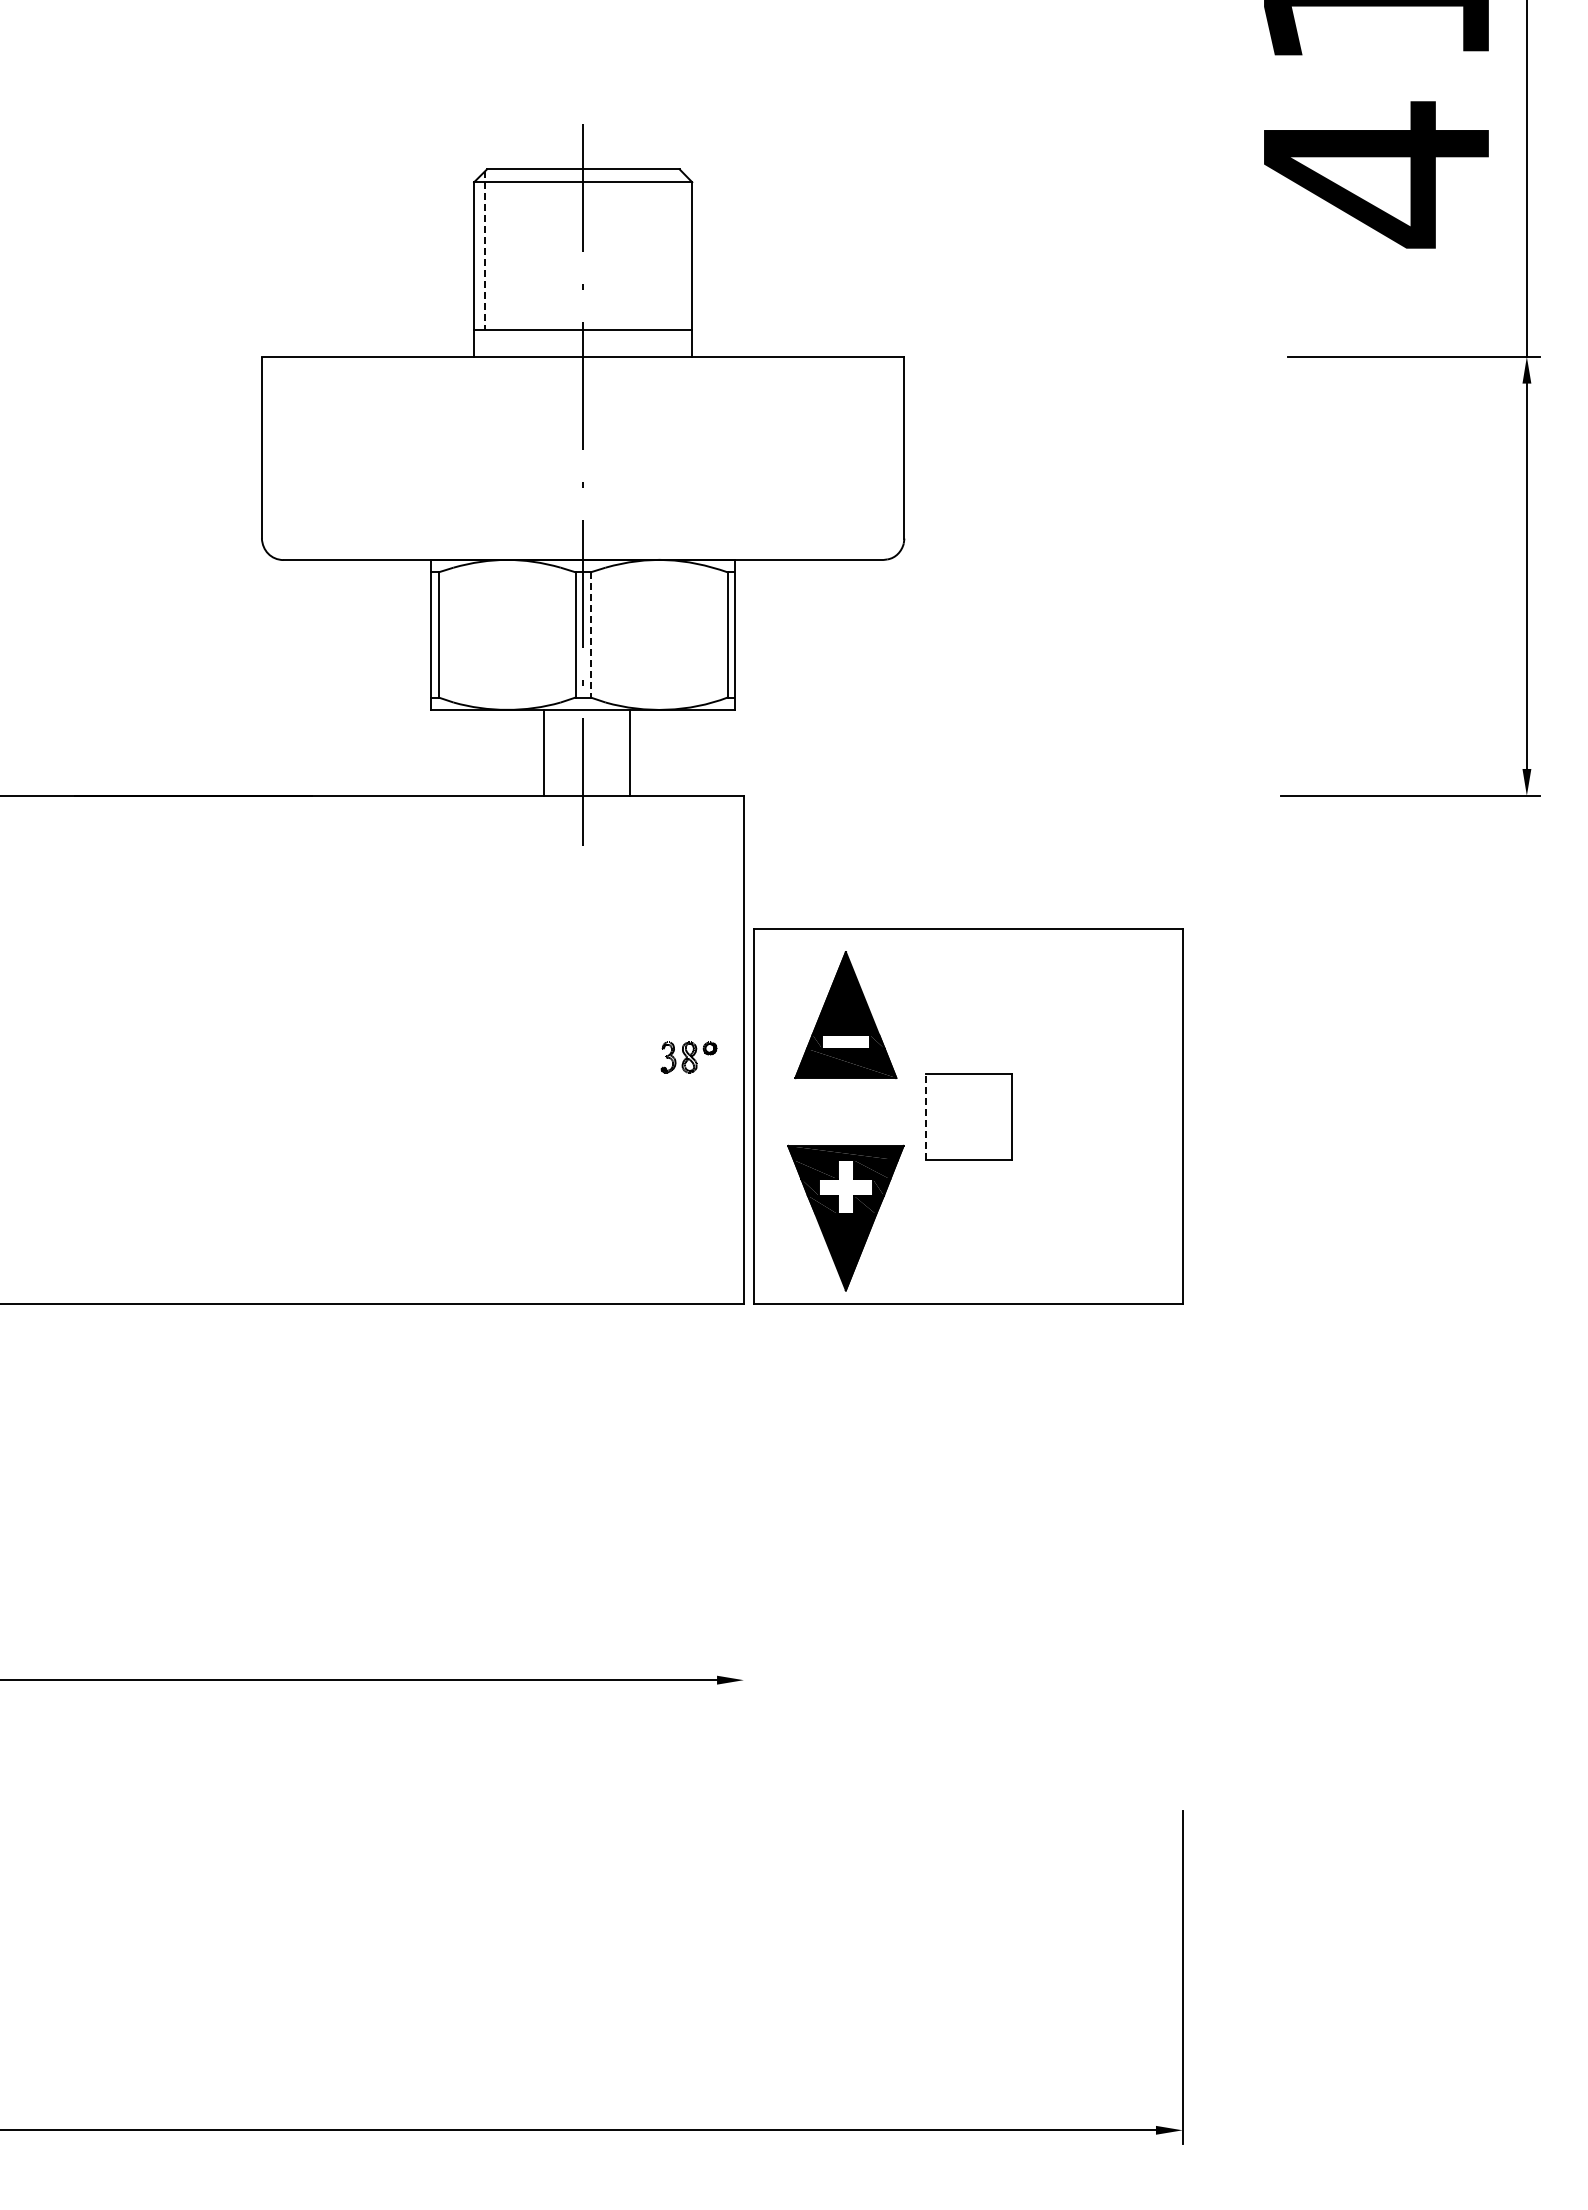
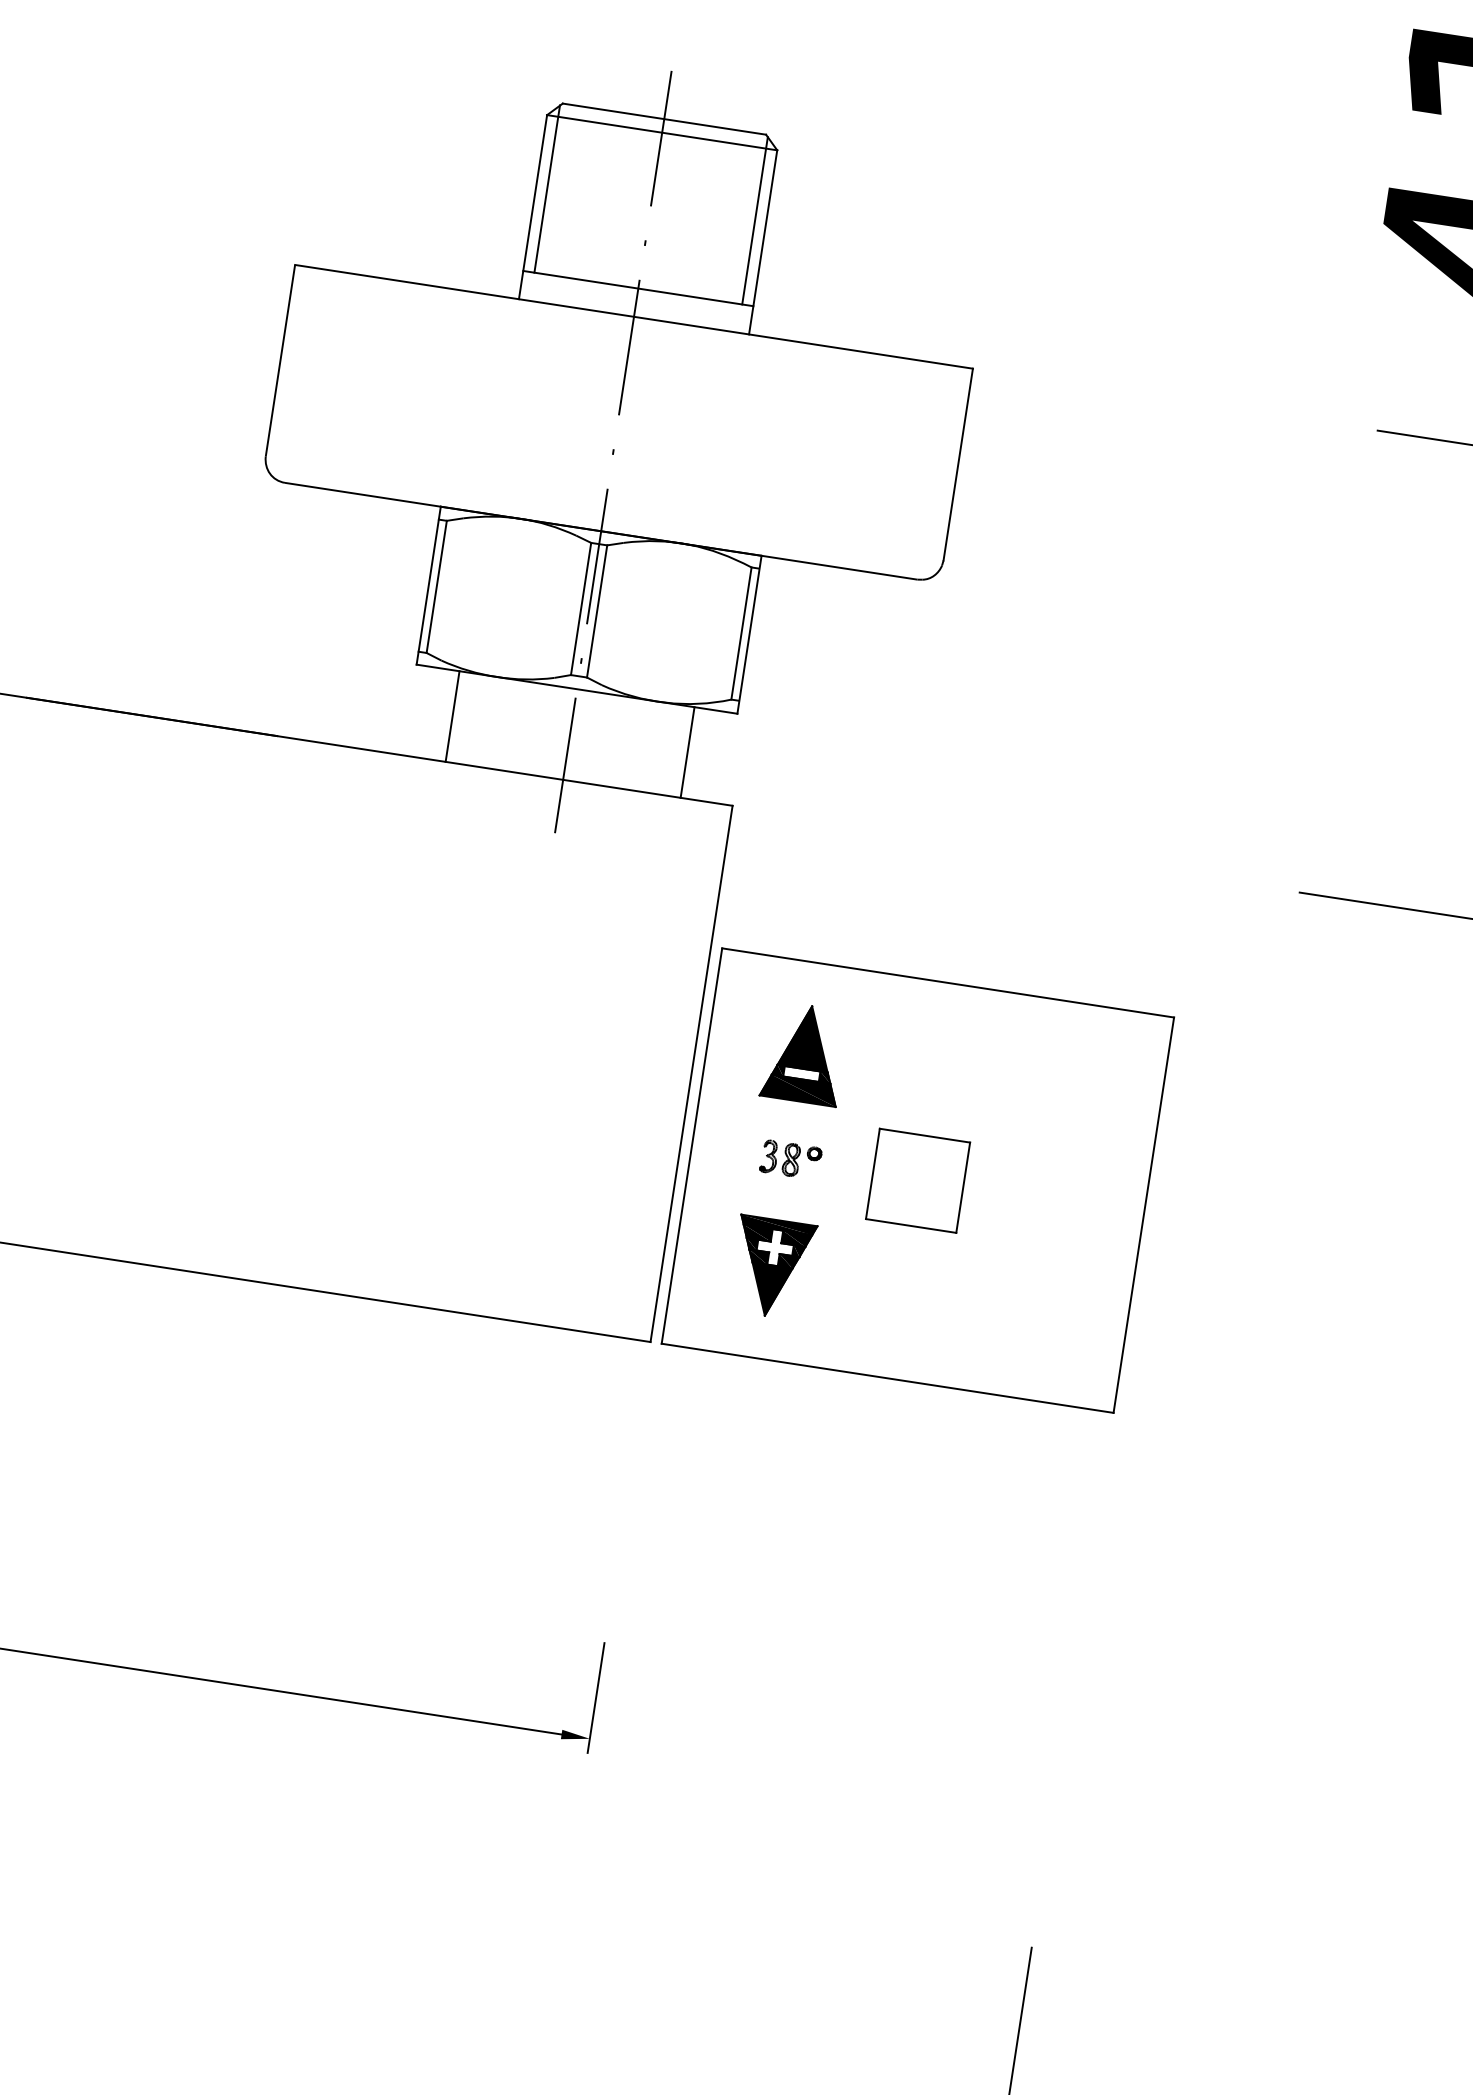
line: (681, 250) -> (754, 220), added
line: (484, 251) -> (546, 189), dashed -> solid
line: (590, 634) -> (596, 610), dashed -> solid
line: (543, 752) -> (452, 716), moved
line: (629, 752) -> (687, 752), moved
part: (845, 1015) -> (804, 1054), size x0.71
part: (688, 1057) -> (790, 1159), moved
line: (925, 1116) -> (872, 1173), dashed -> solid
part: (845, 1218) -> (771, 1268), size x0.62
line: (743, 1641) -> (595, 1697), added

